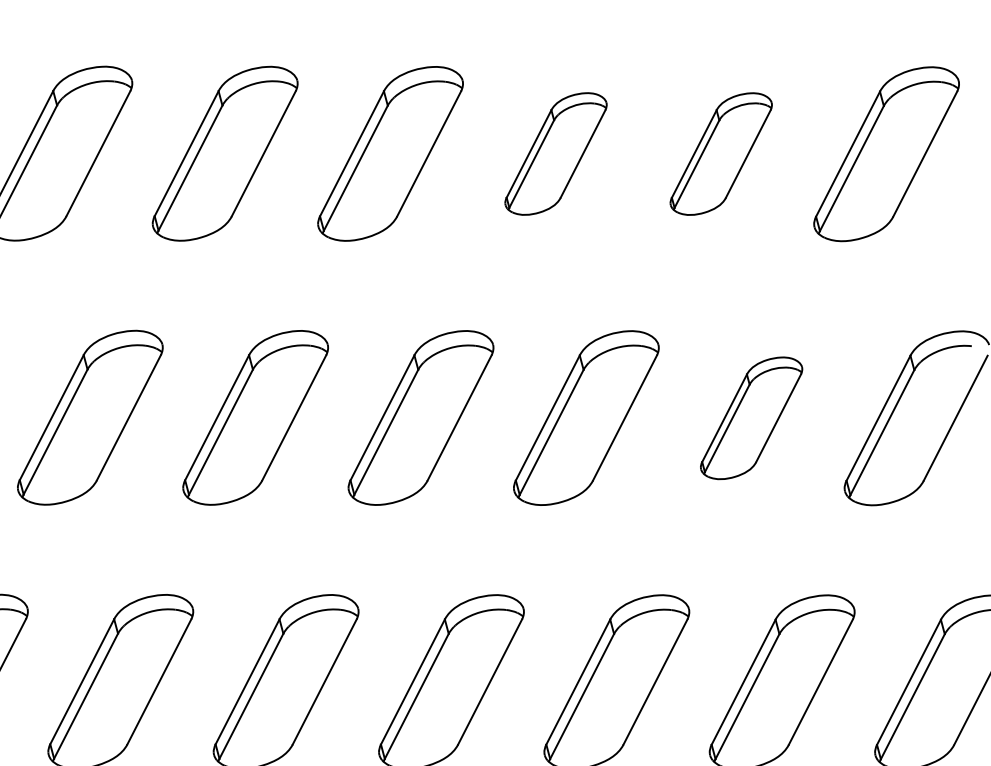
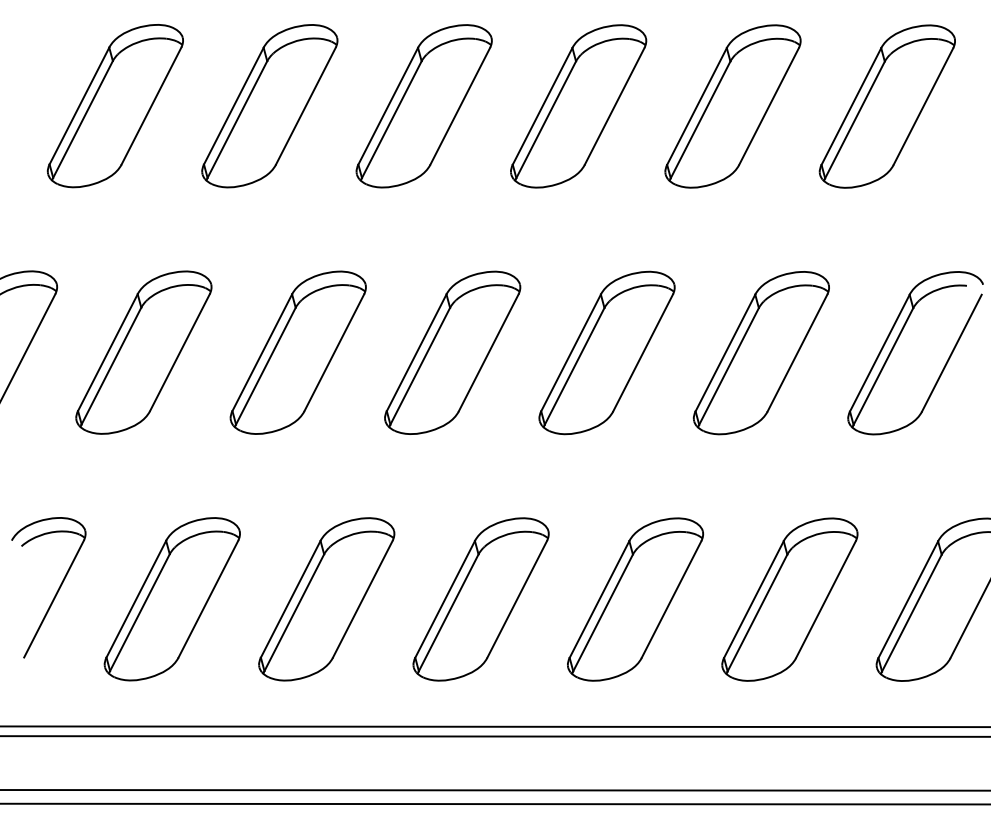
part: (555, 154) -> (578, 106), size x1.43
part: (720, 154) -> (732, 106), size x1.43
part: (750, 418) -> (760, 353), size x1.43

